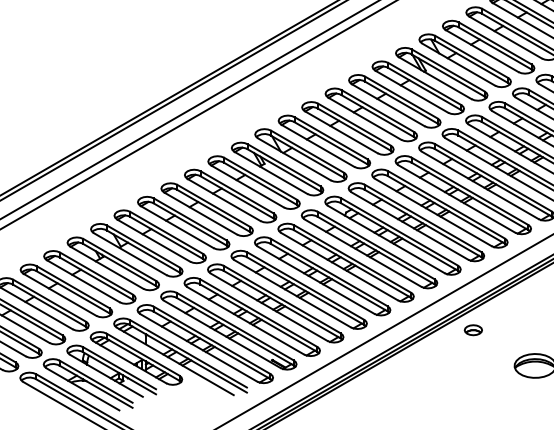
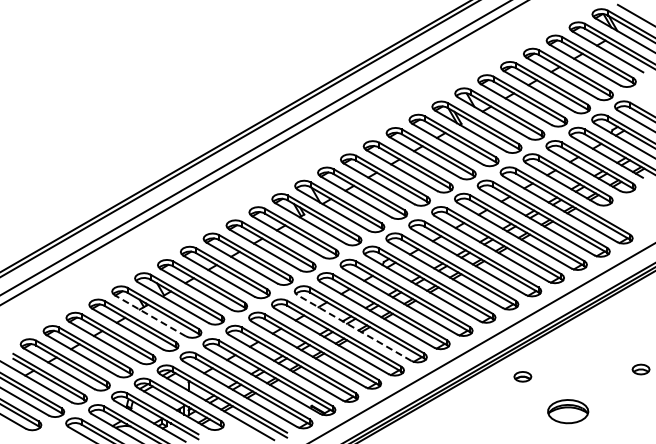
line: (105, 267) -> (149, 315), solid -> dashed
line: (316, 280) -> (354, 328), solid -> dashed
part: (473, 329) -> (522, 376), moved

